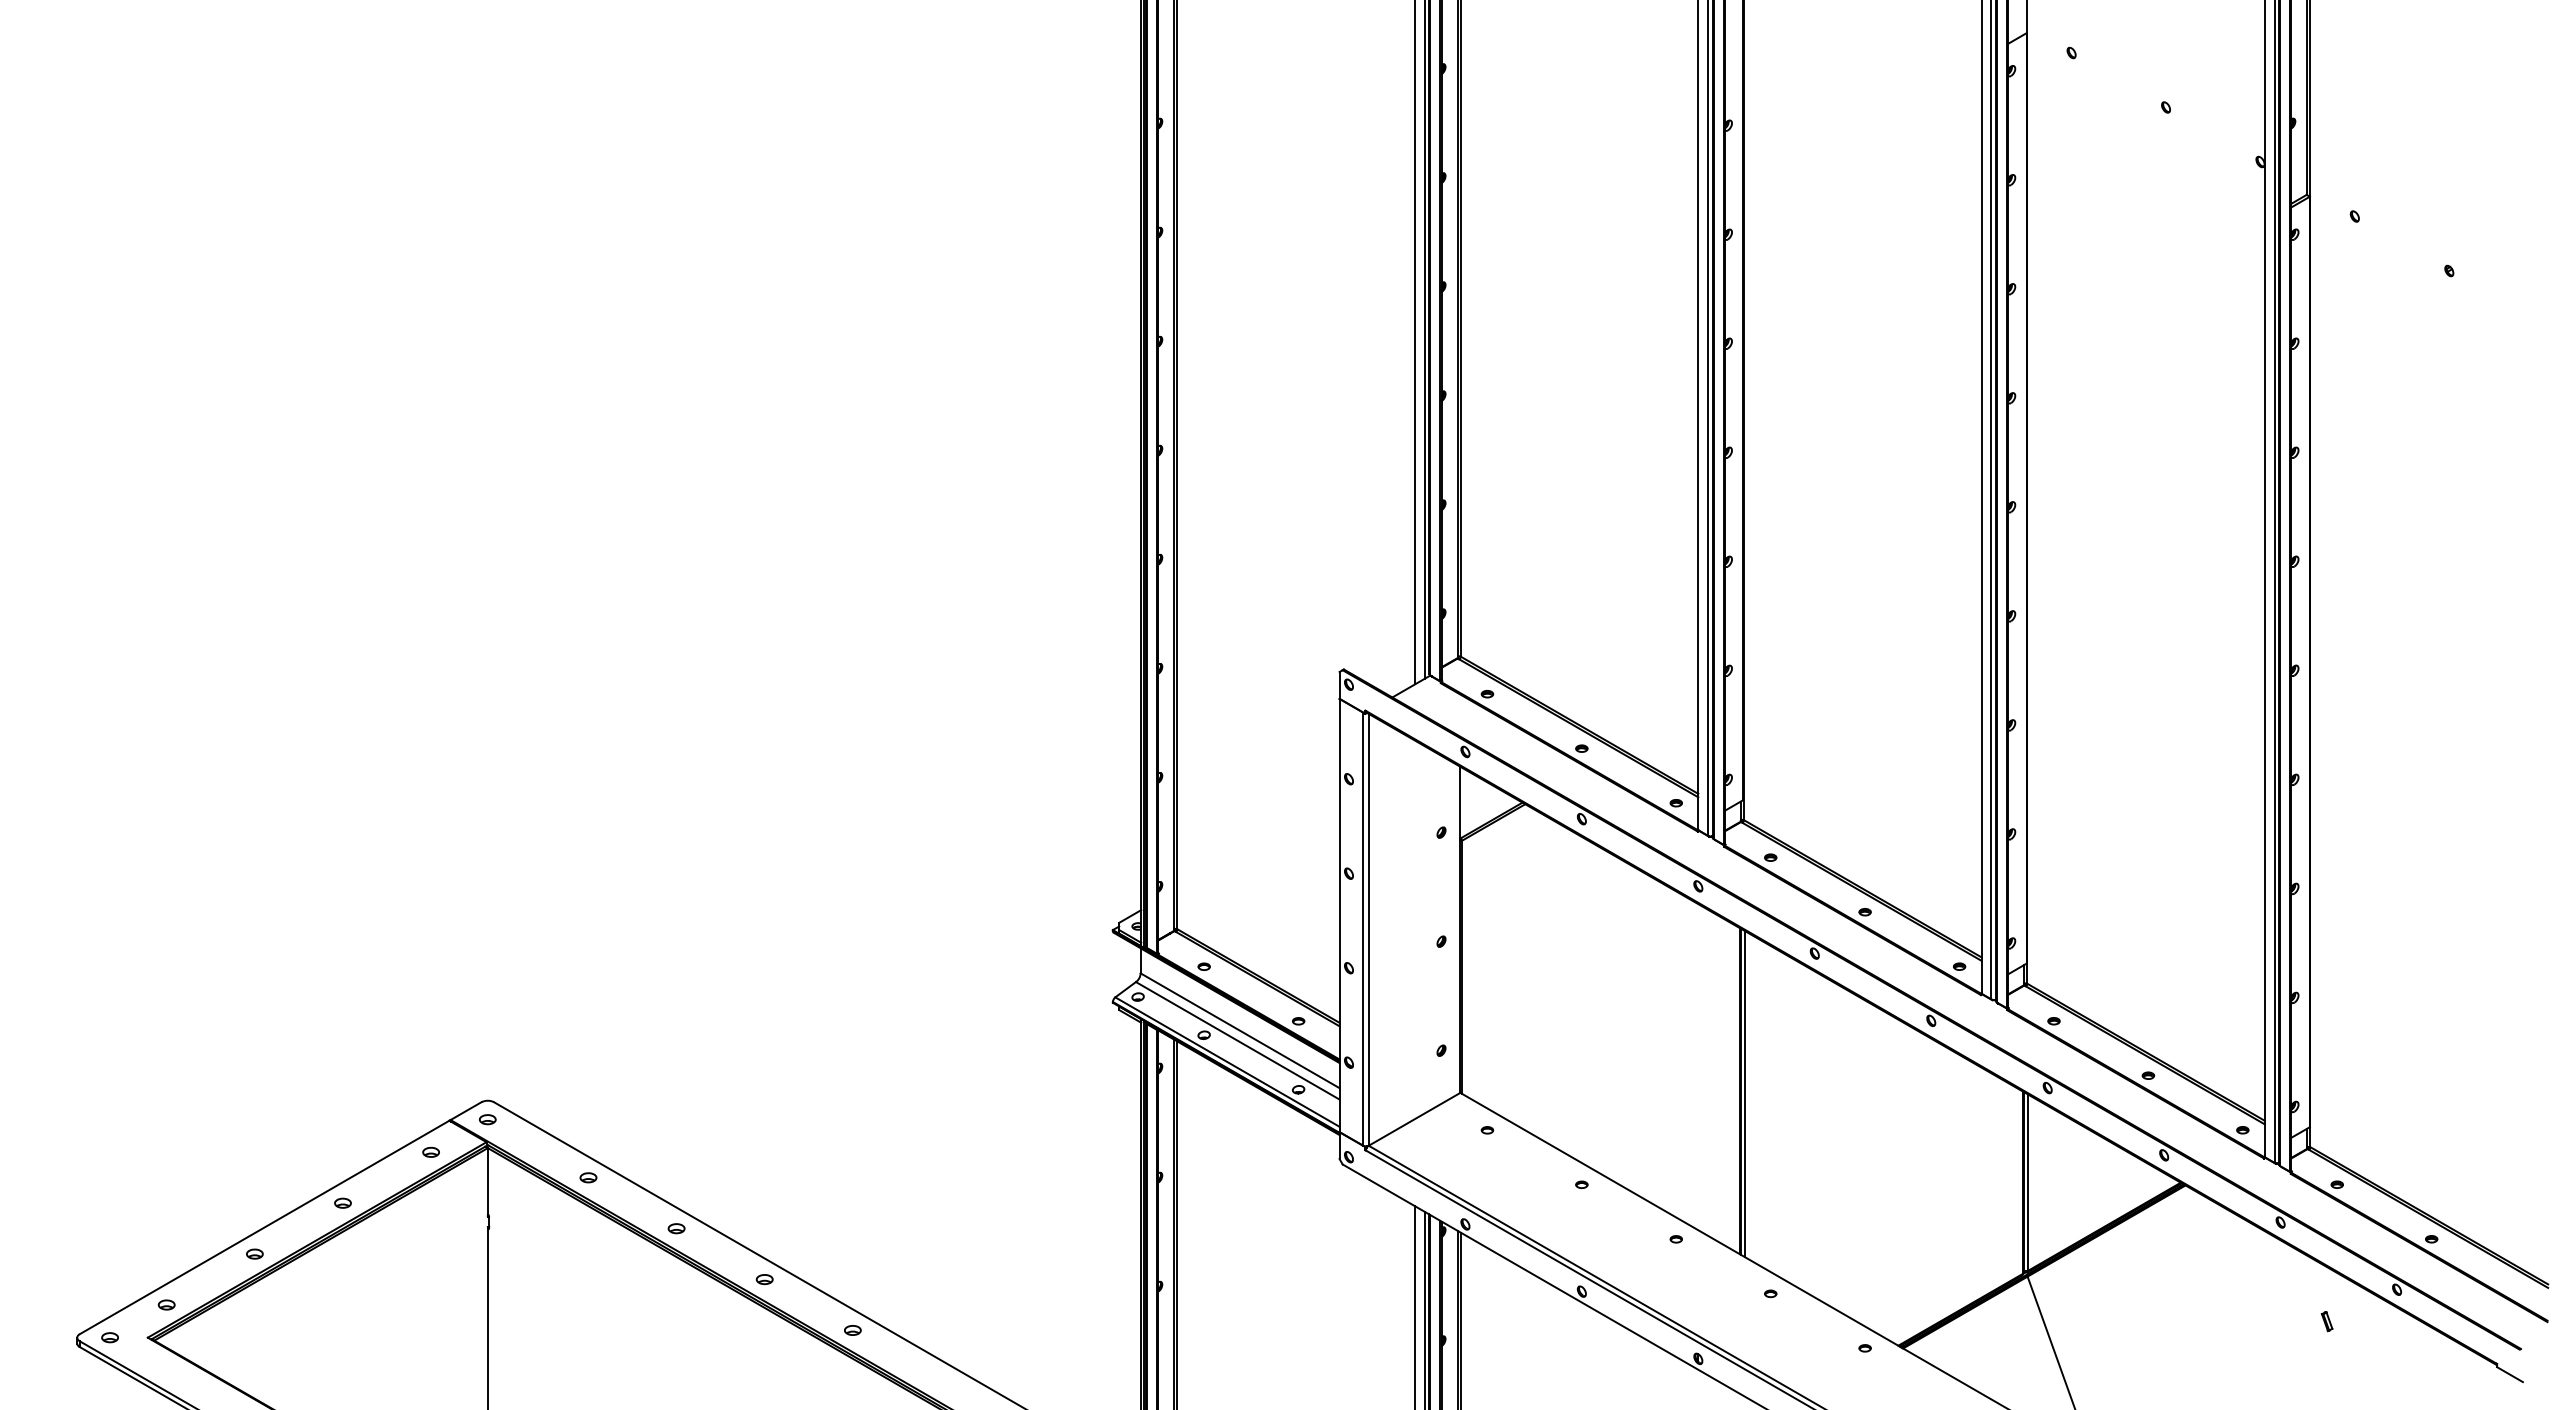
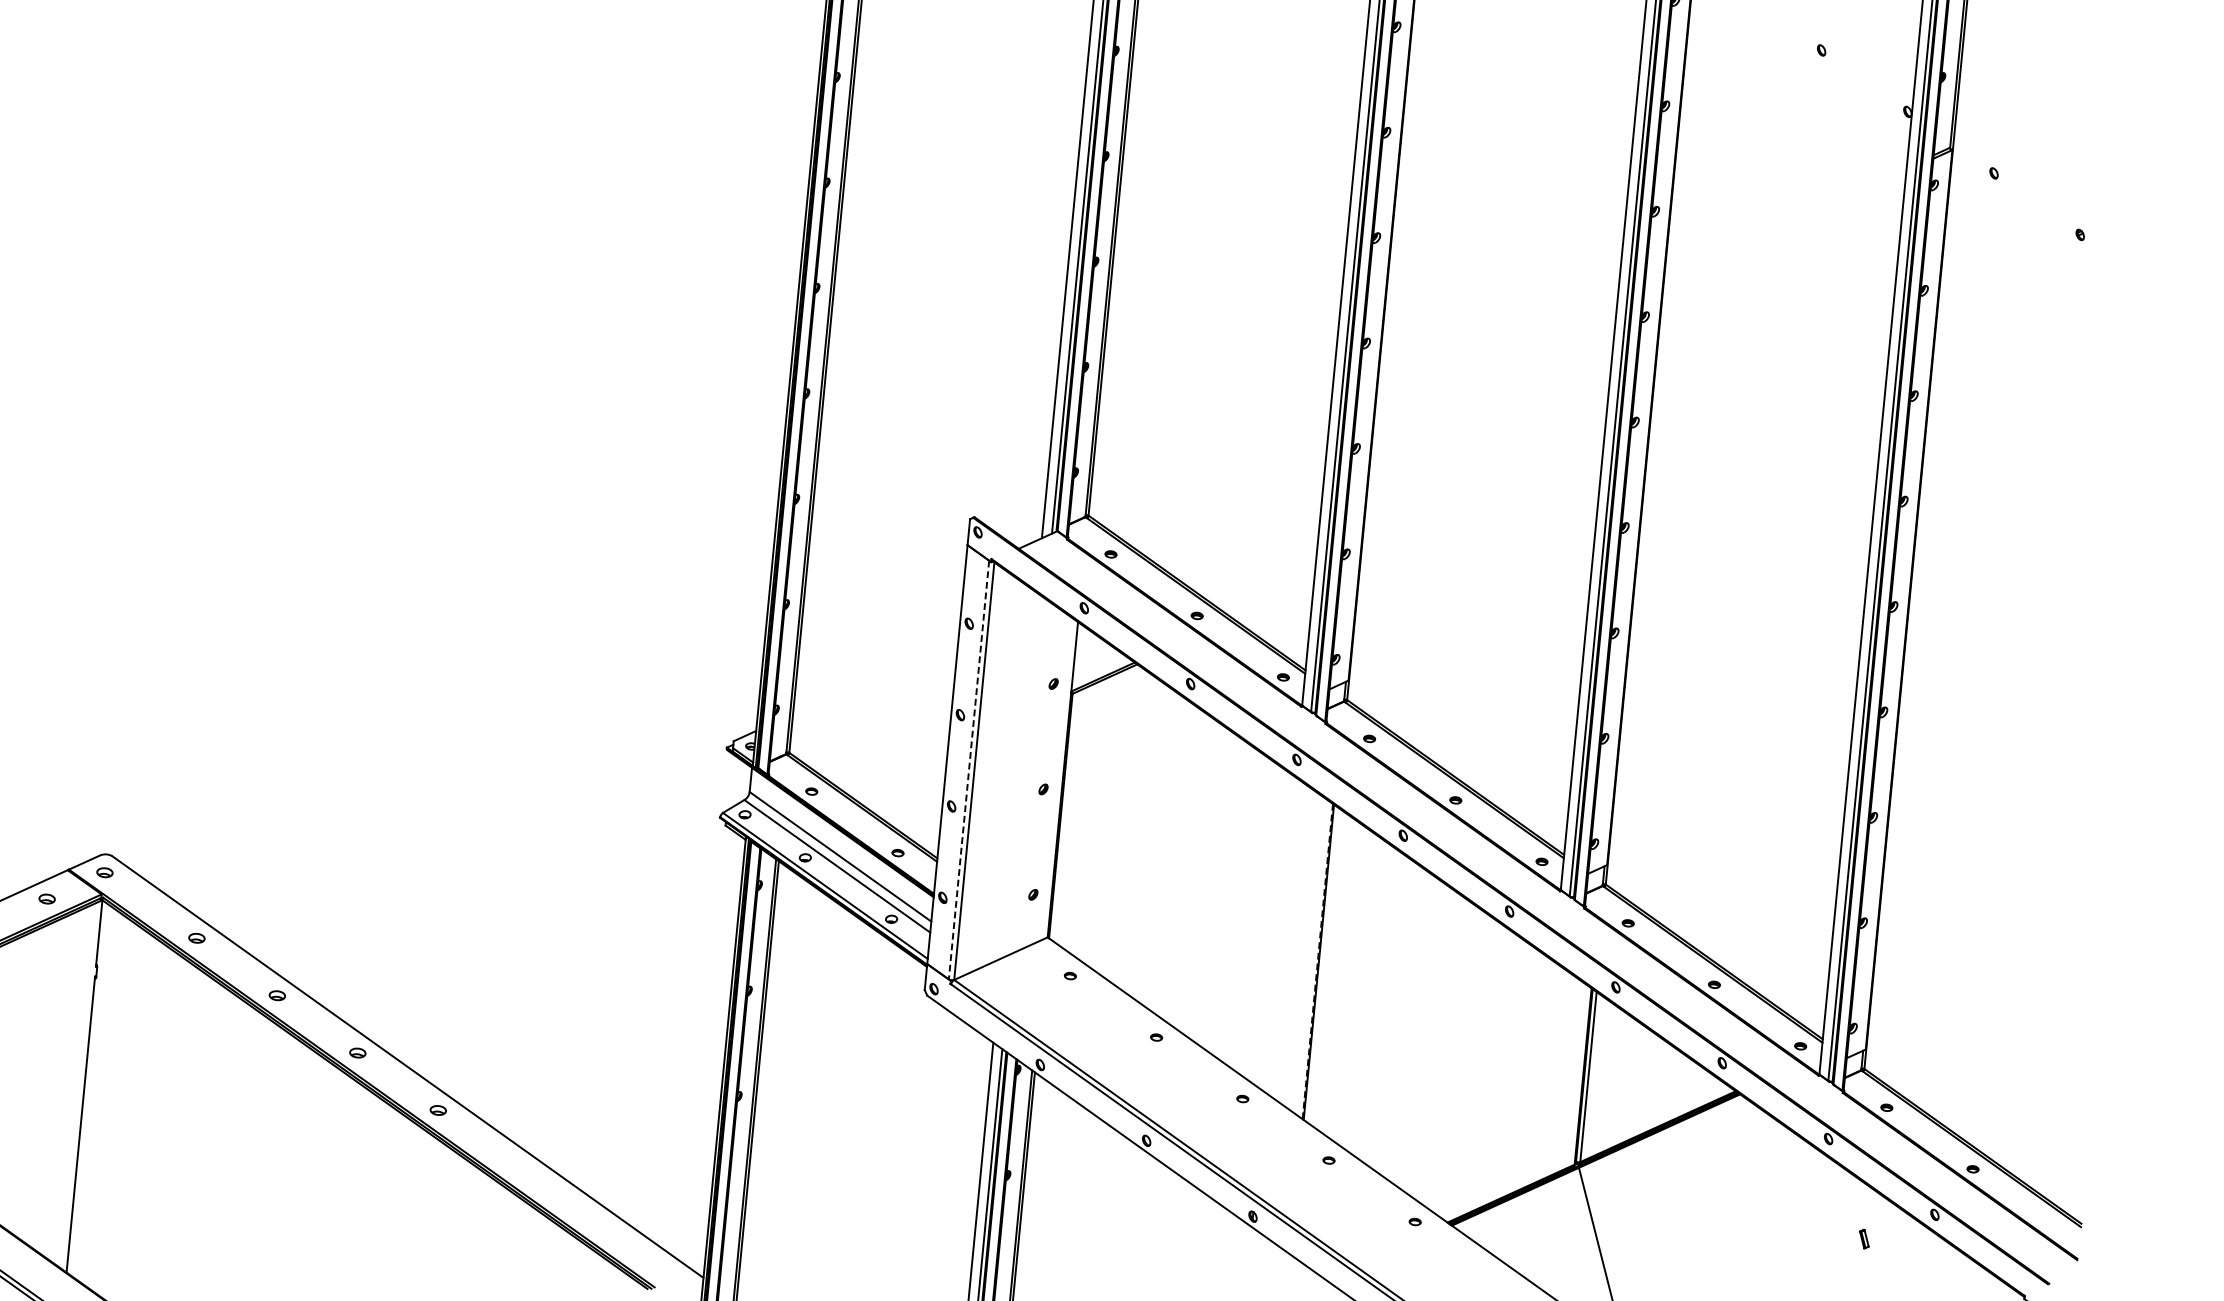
line: (1363, 929) -> (969, 770), solid -> dashed
line: (1739, 1091) -> (1317, 962), solid -> dashed
line: (1745, 1094) -> (1323, 965), removed

